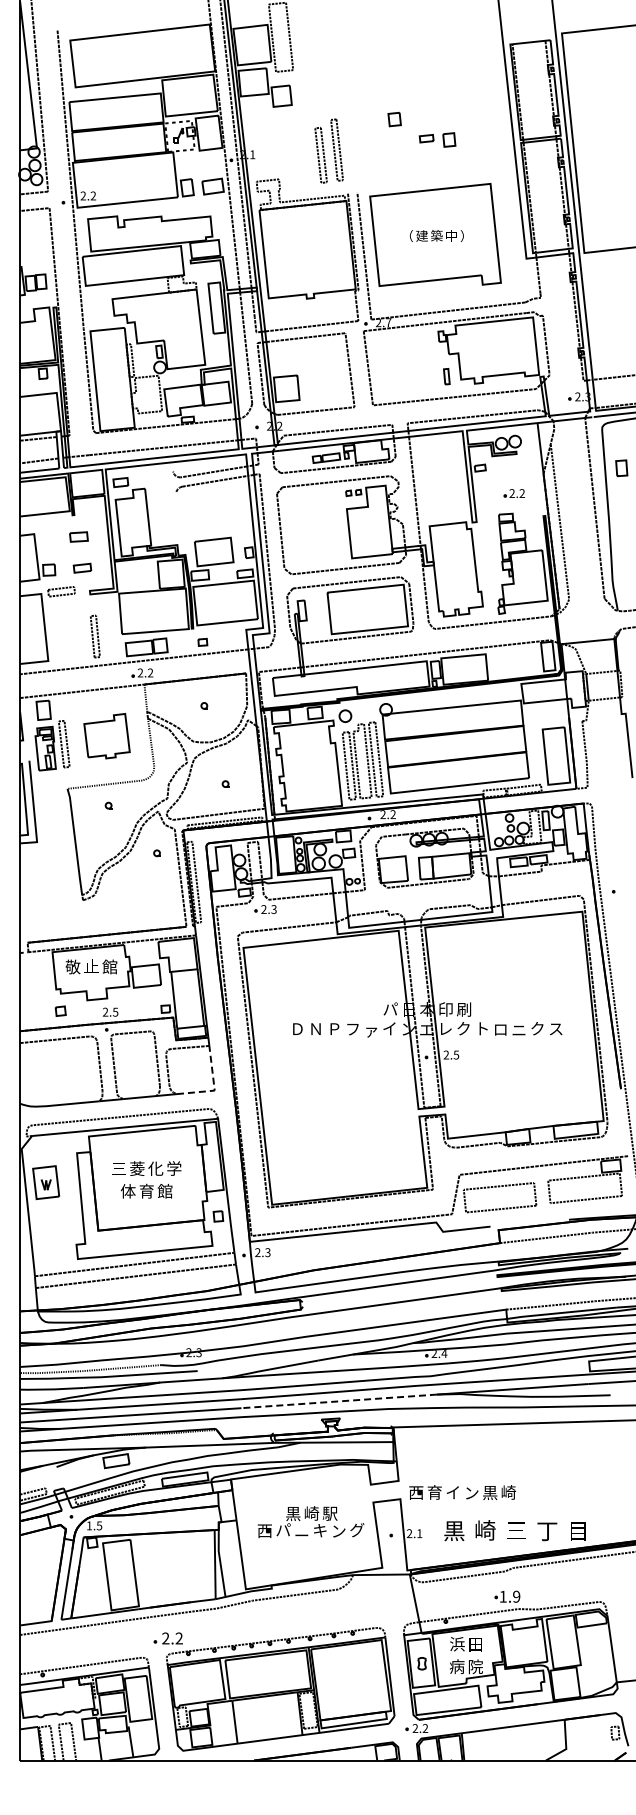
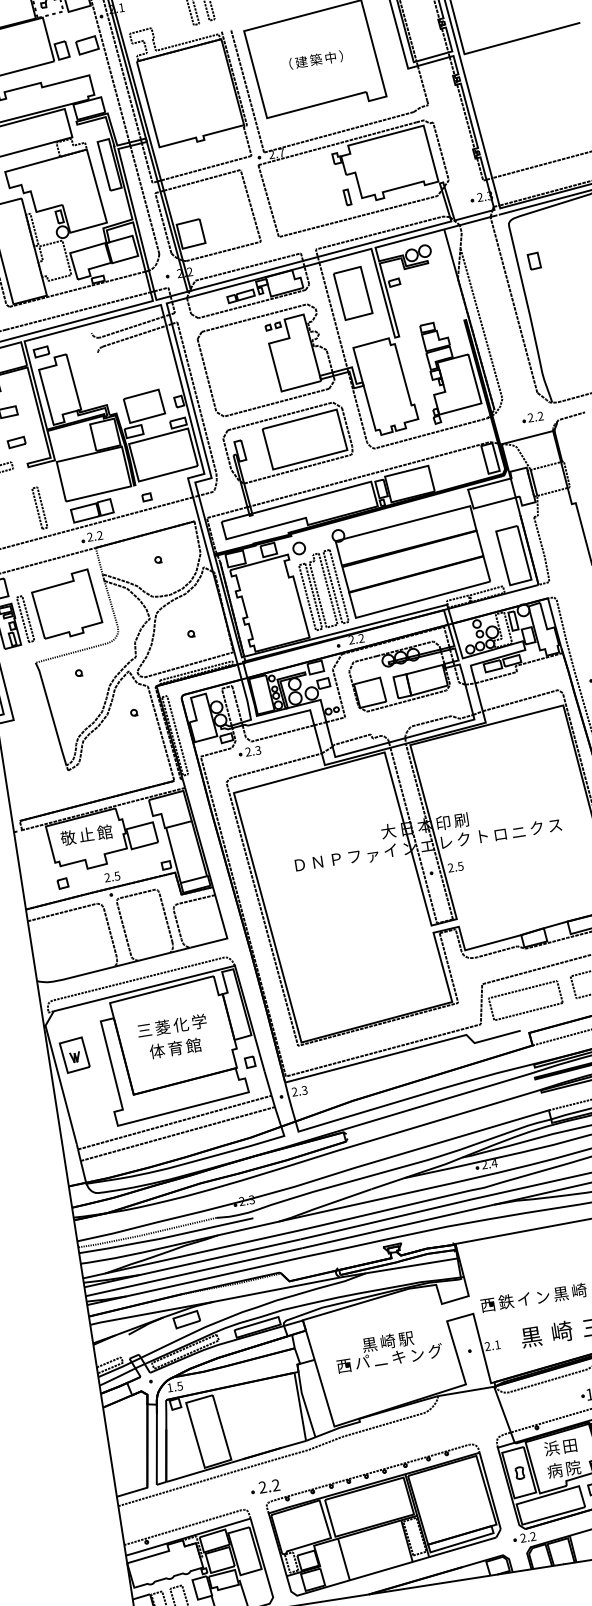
part: (437, 472) -> (352, 293), added
part: (513, 493) -> (532, 417), moved
part: (106, 735) -> (66, 604), size x1.43
text: (390, 1008) -> (388, 830), パ -> 大
line: (214, 1087) -> (226, 935), dashed -> solid
line: (339, 1401) -> (398, 1226), dashed -> solid
text: (434, 1492) -> (506, 1302), 育 -> 鉄

